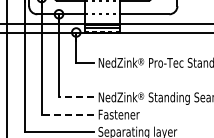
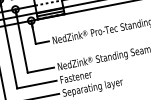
line: (75, 97) -> (40, 70), dashed -> solid
line: (67, 114) -> (36, 84), dashed -> solid

